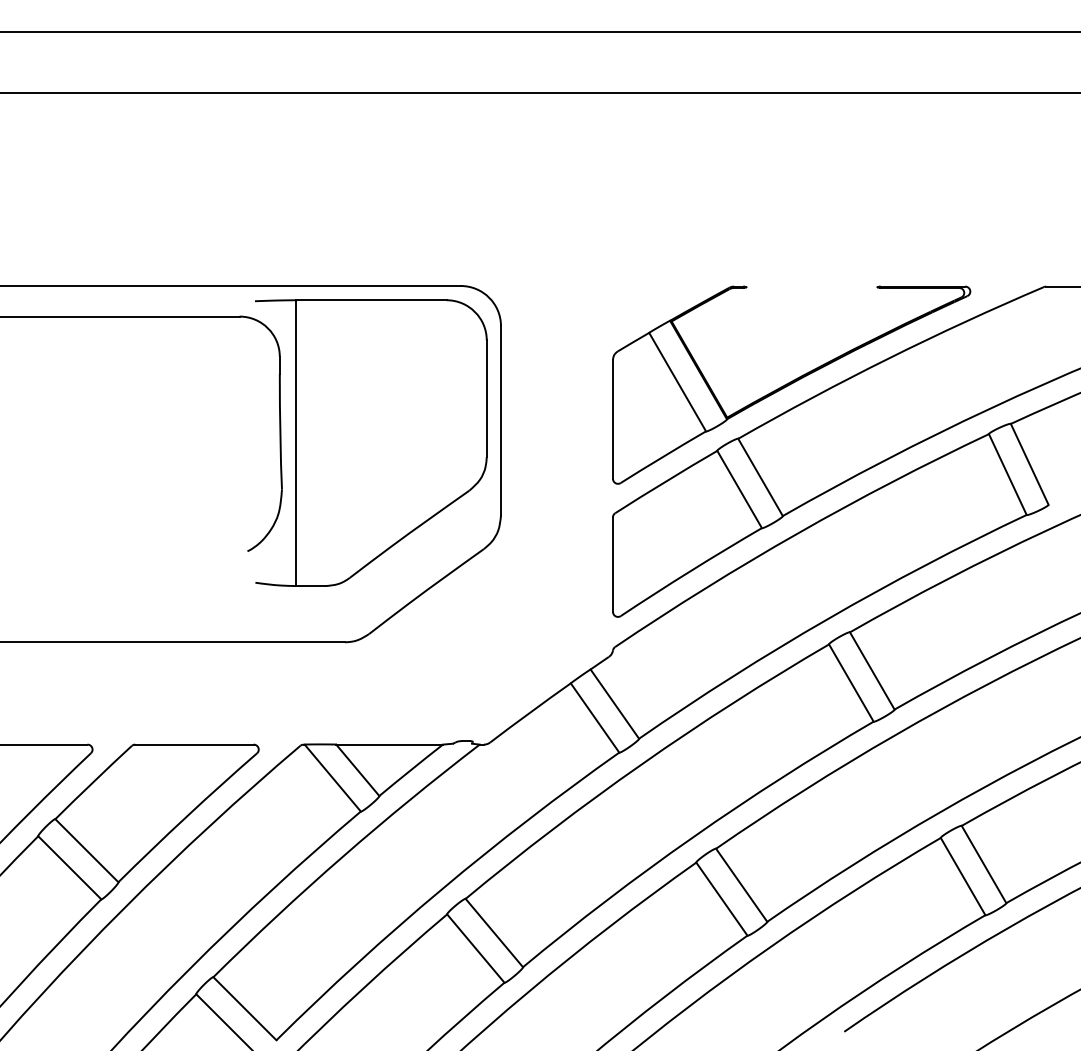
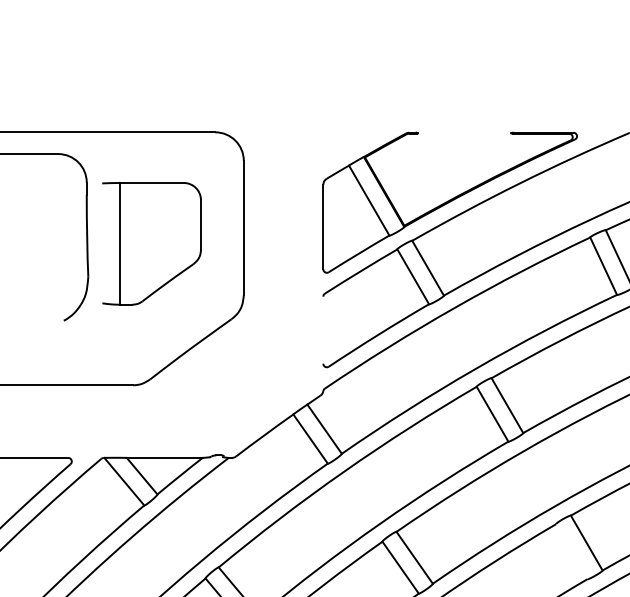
part: (371, 442) -> (151, 243), size x0.6
line: (613, 564) -> (323, 330), removed
line: (962, 876) -> (571, 551), removed

